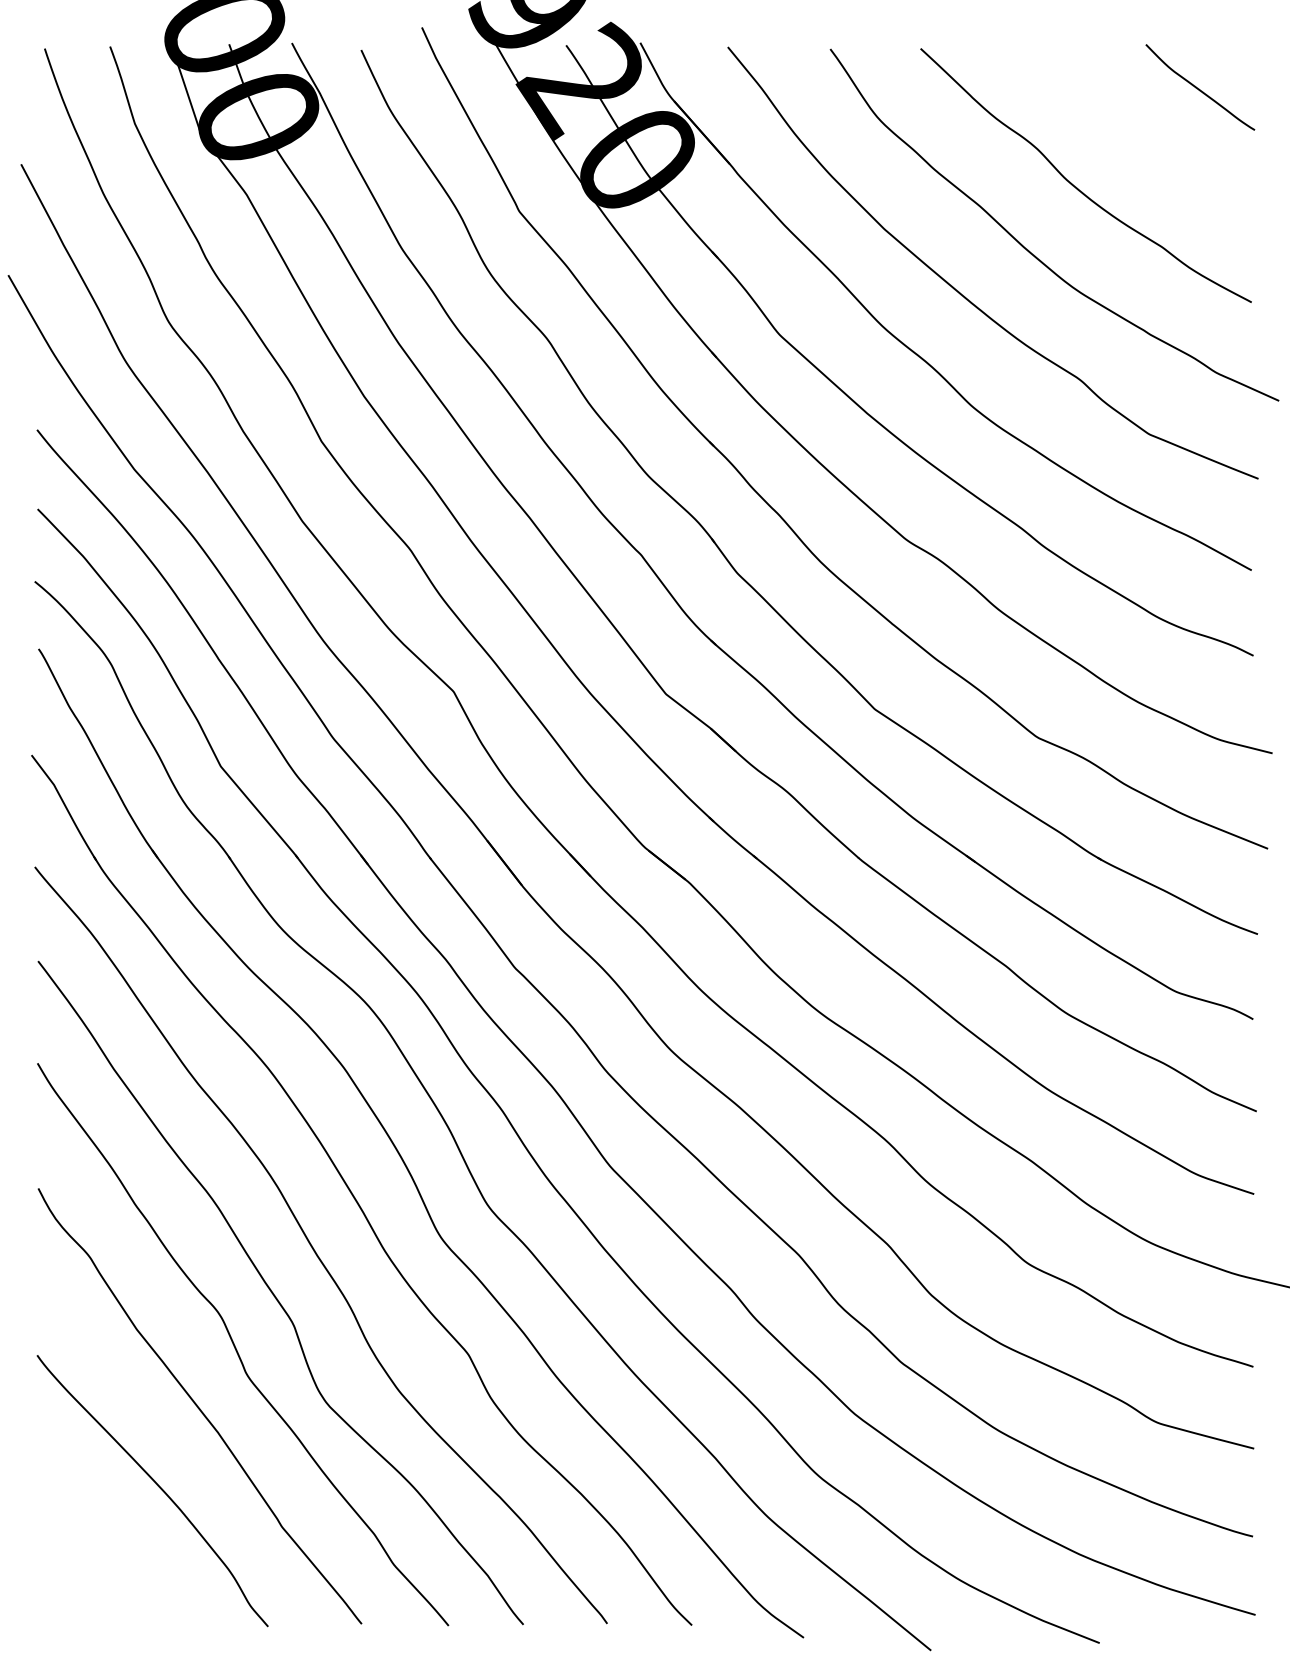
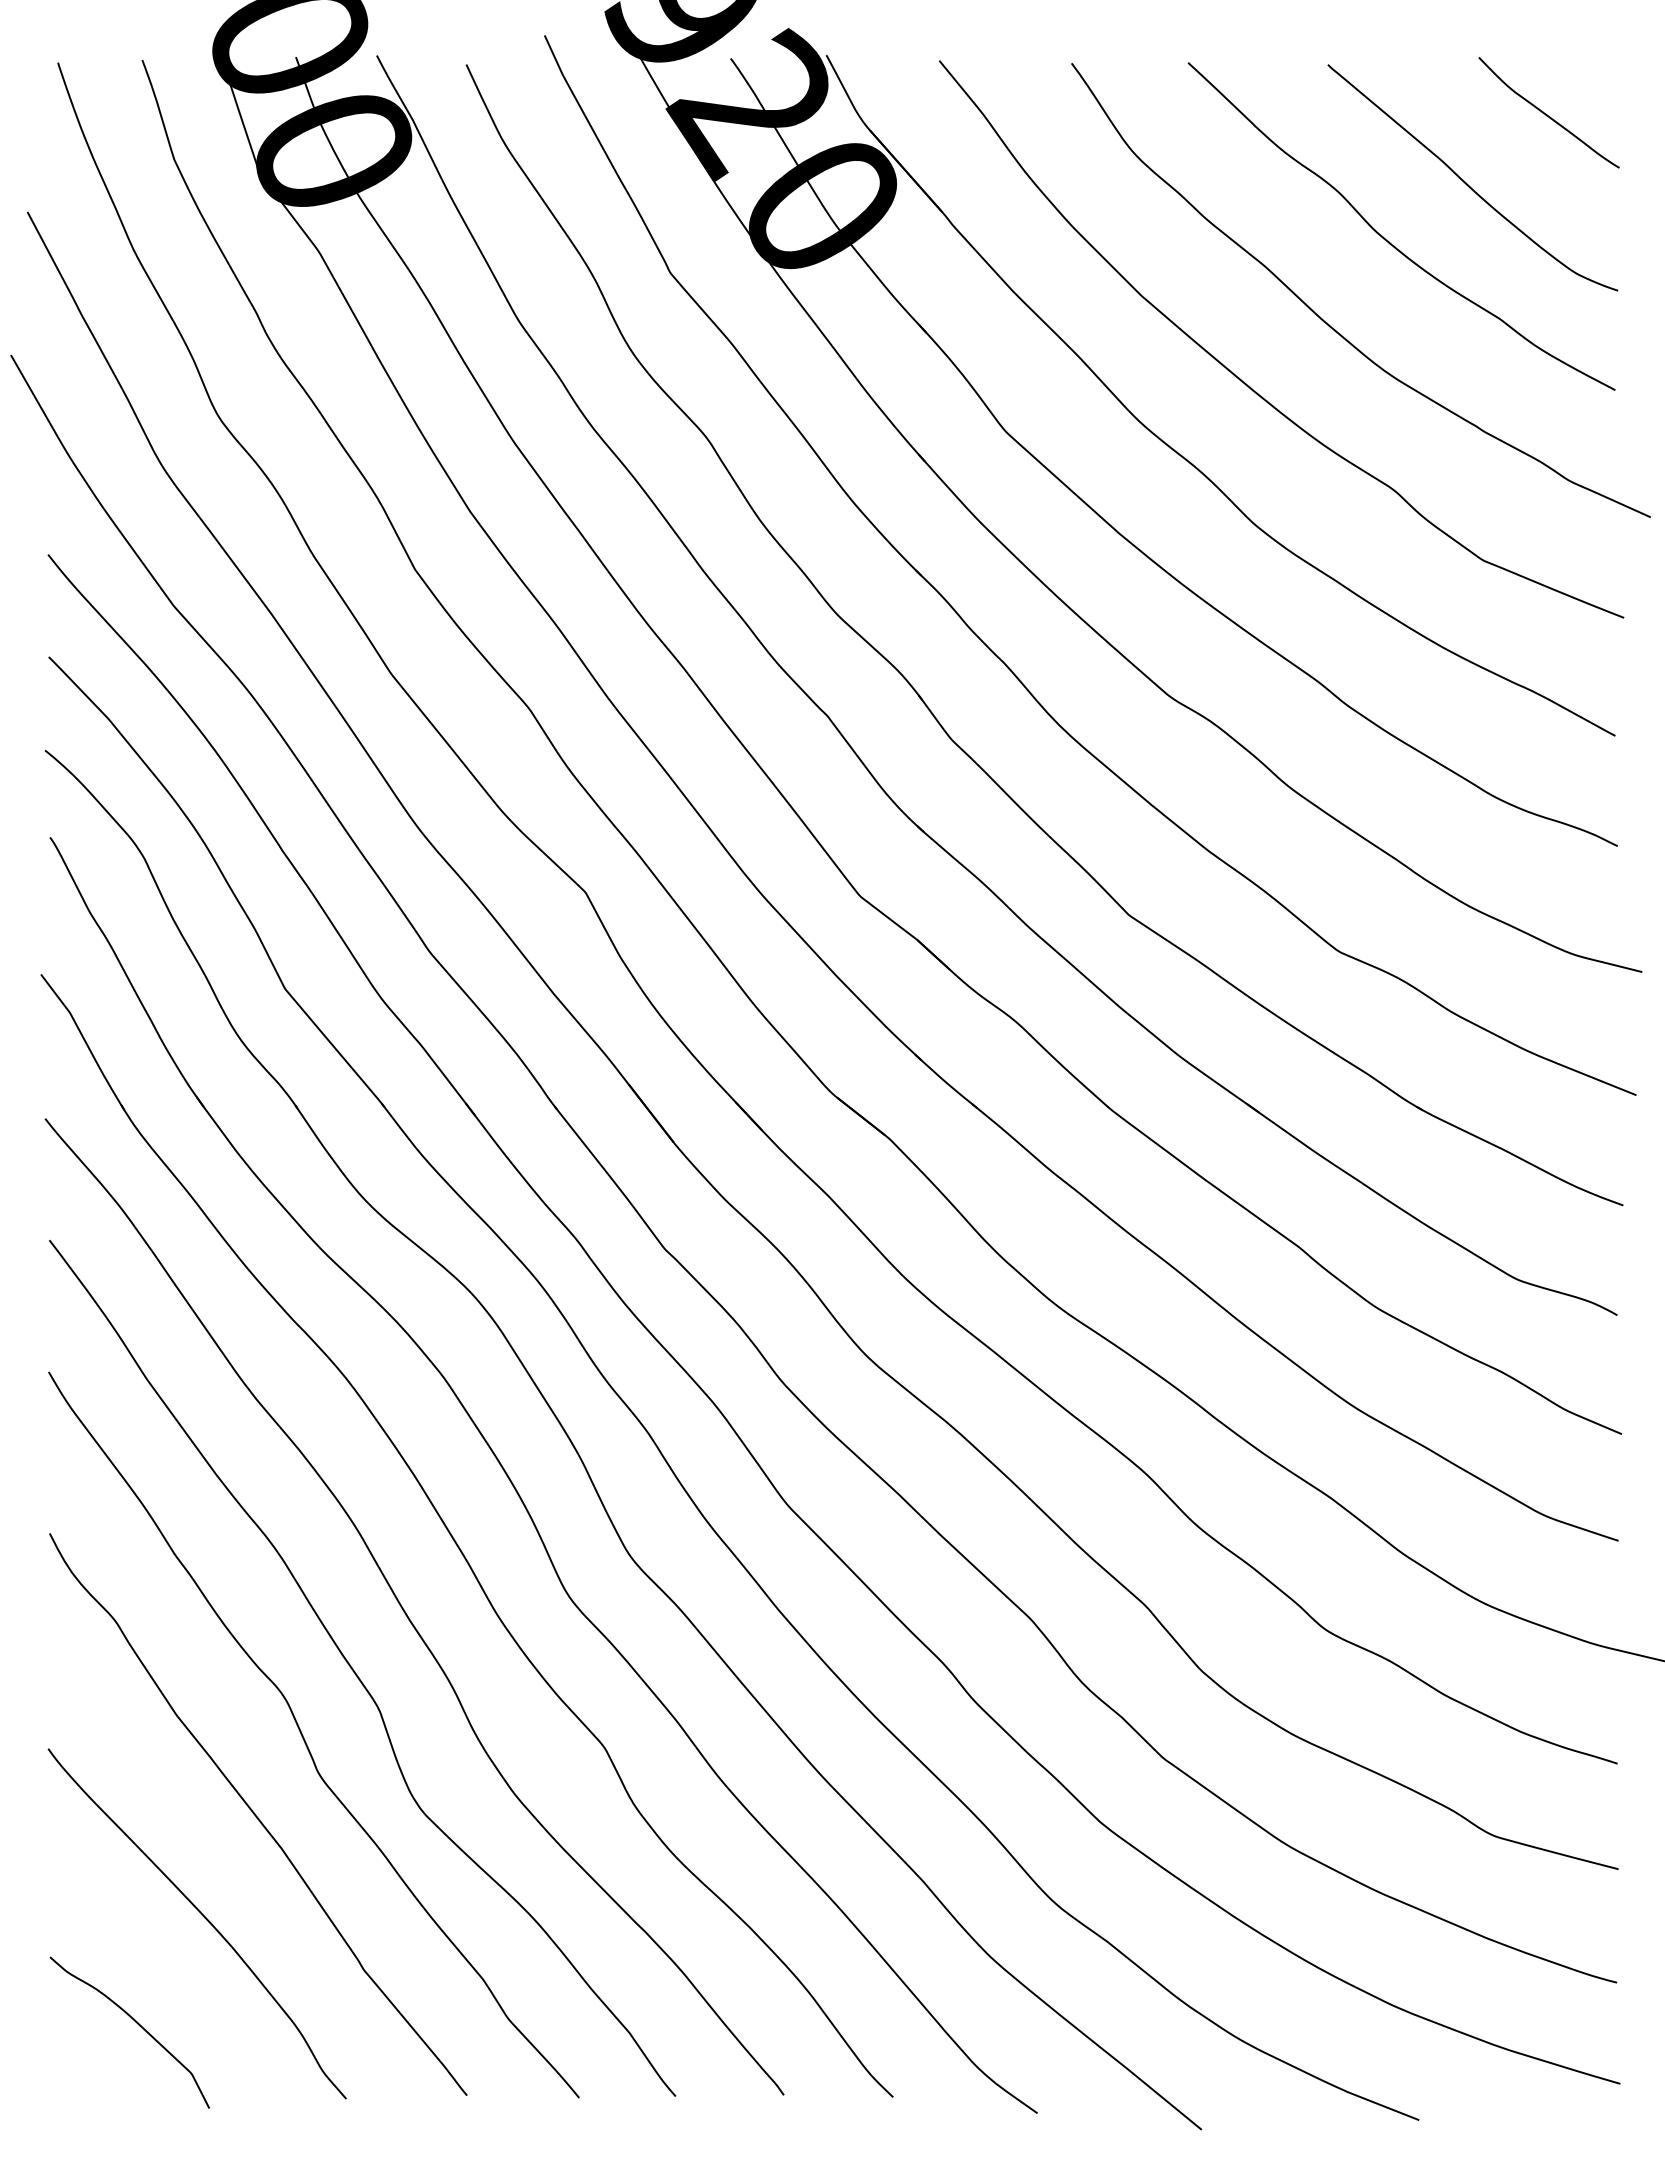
curve: (1136, 141) -> (1466, 182), added
curve: (106, 1568) -> (137, 2024), added

